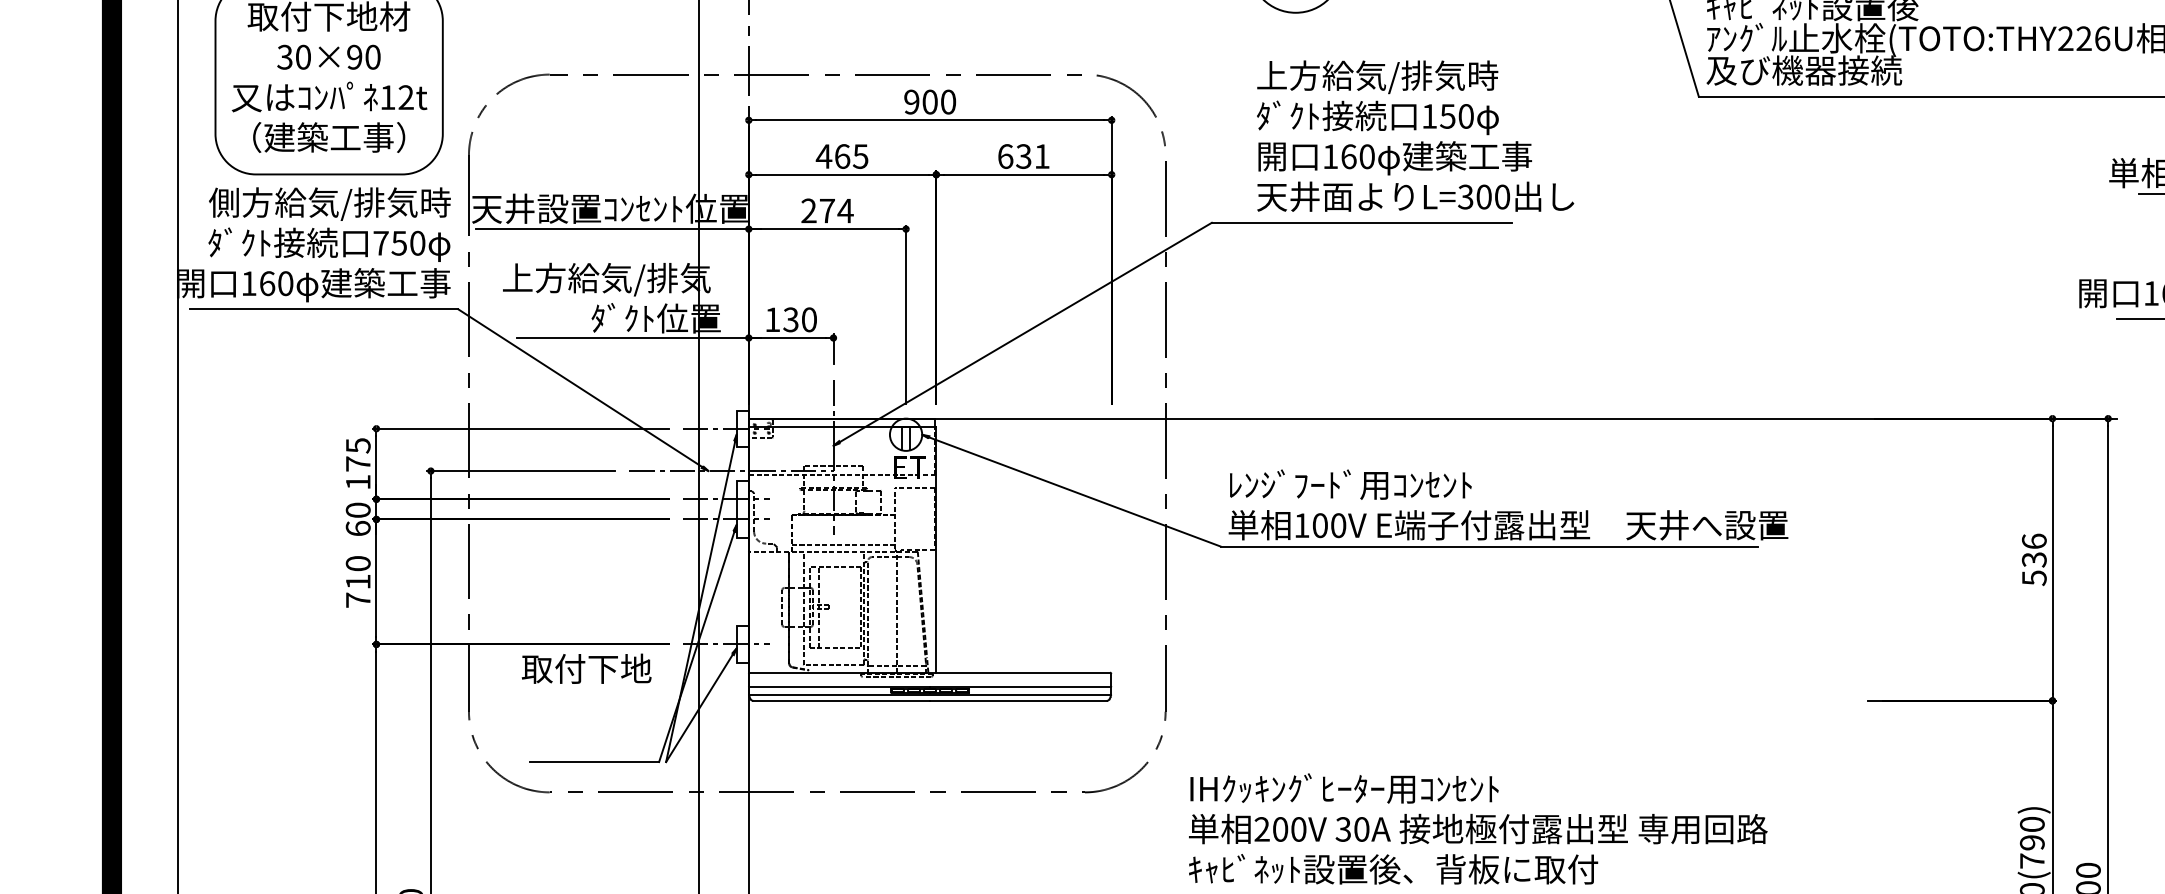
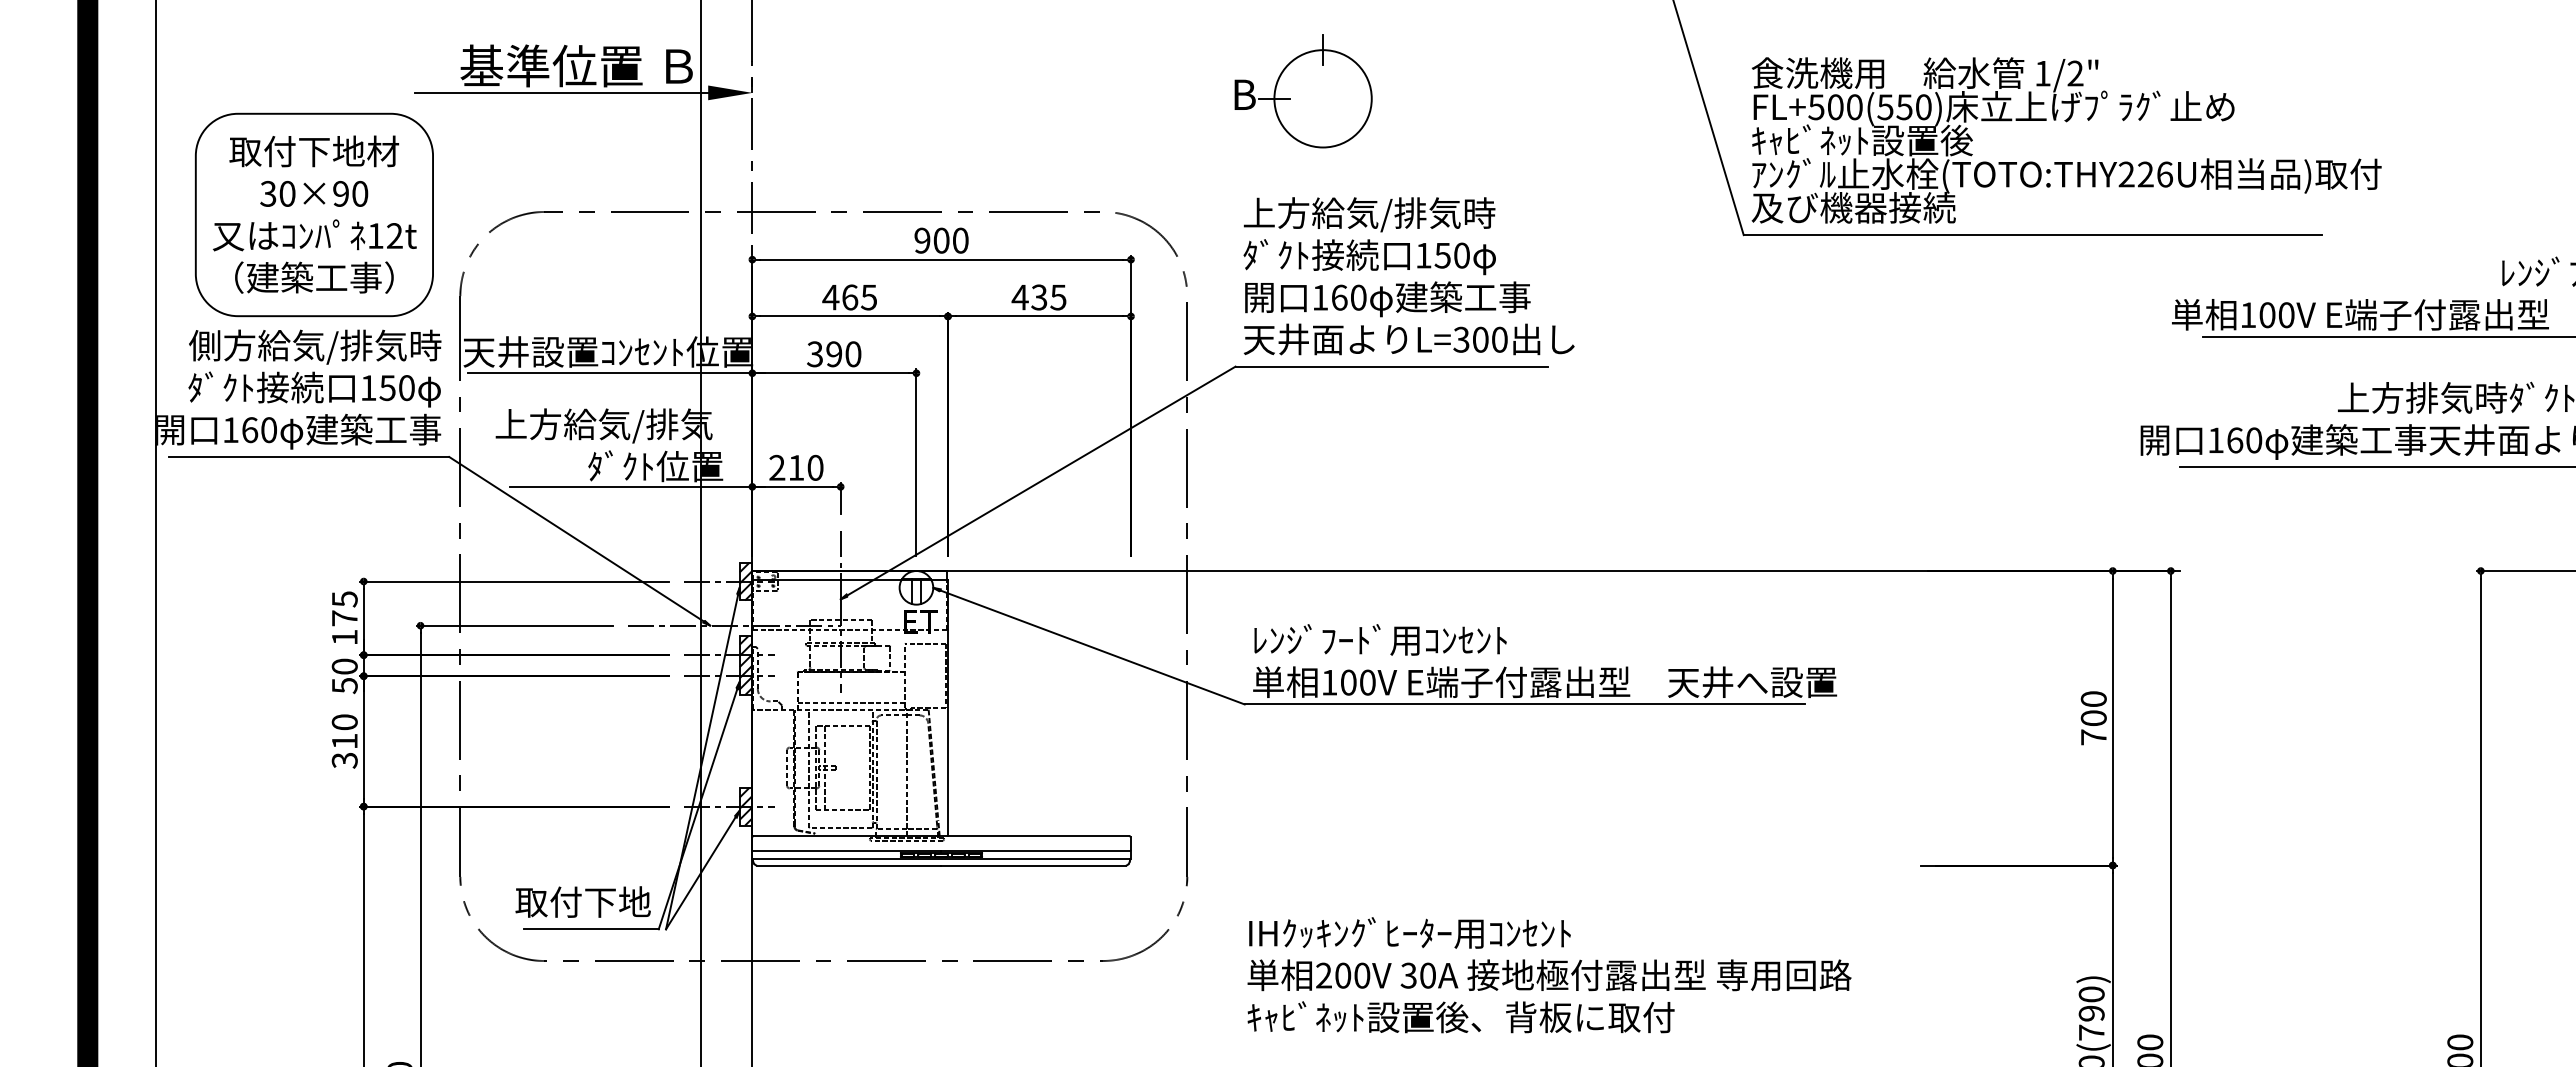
text: (1414, 136) -> (1408, 276), moved
text: (1023, 156) -> (1038, 297), 631 -> 435
text: (827, 211) -> (834, 354), 274 -> 390
text: (380, 242) -> (368, 387), 750 -> 150
text: (781, 319) -> (786, 467), 130 -> 210
hatch: (742, 428) -> (745, 581), added
hatch: (742, 509) -> (745, 665), added
text: (357, 528) -> (344, 685), 60 -> 50
text: (2034, 559) -> (2093, 718), 536 -> 700
text: (357, 600) -> (344, 760), 710 -> 310
hatch: (742, 644) -> (745, 806), added
text: (586, 668) -> (582, 901), moved
text: (1478, 829) -> (1549, 975), moved

